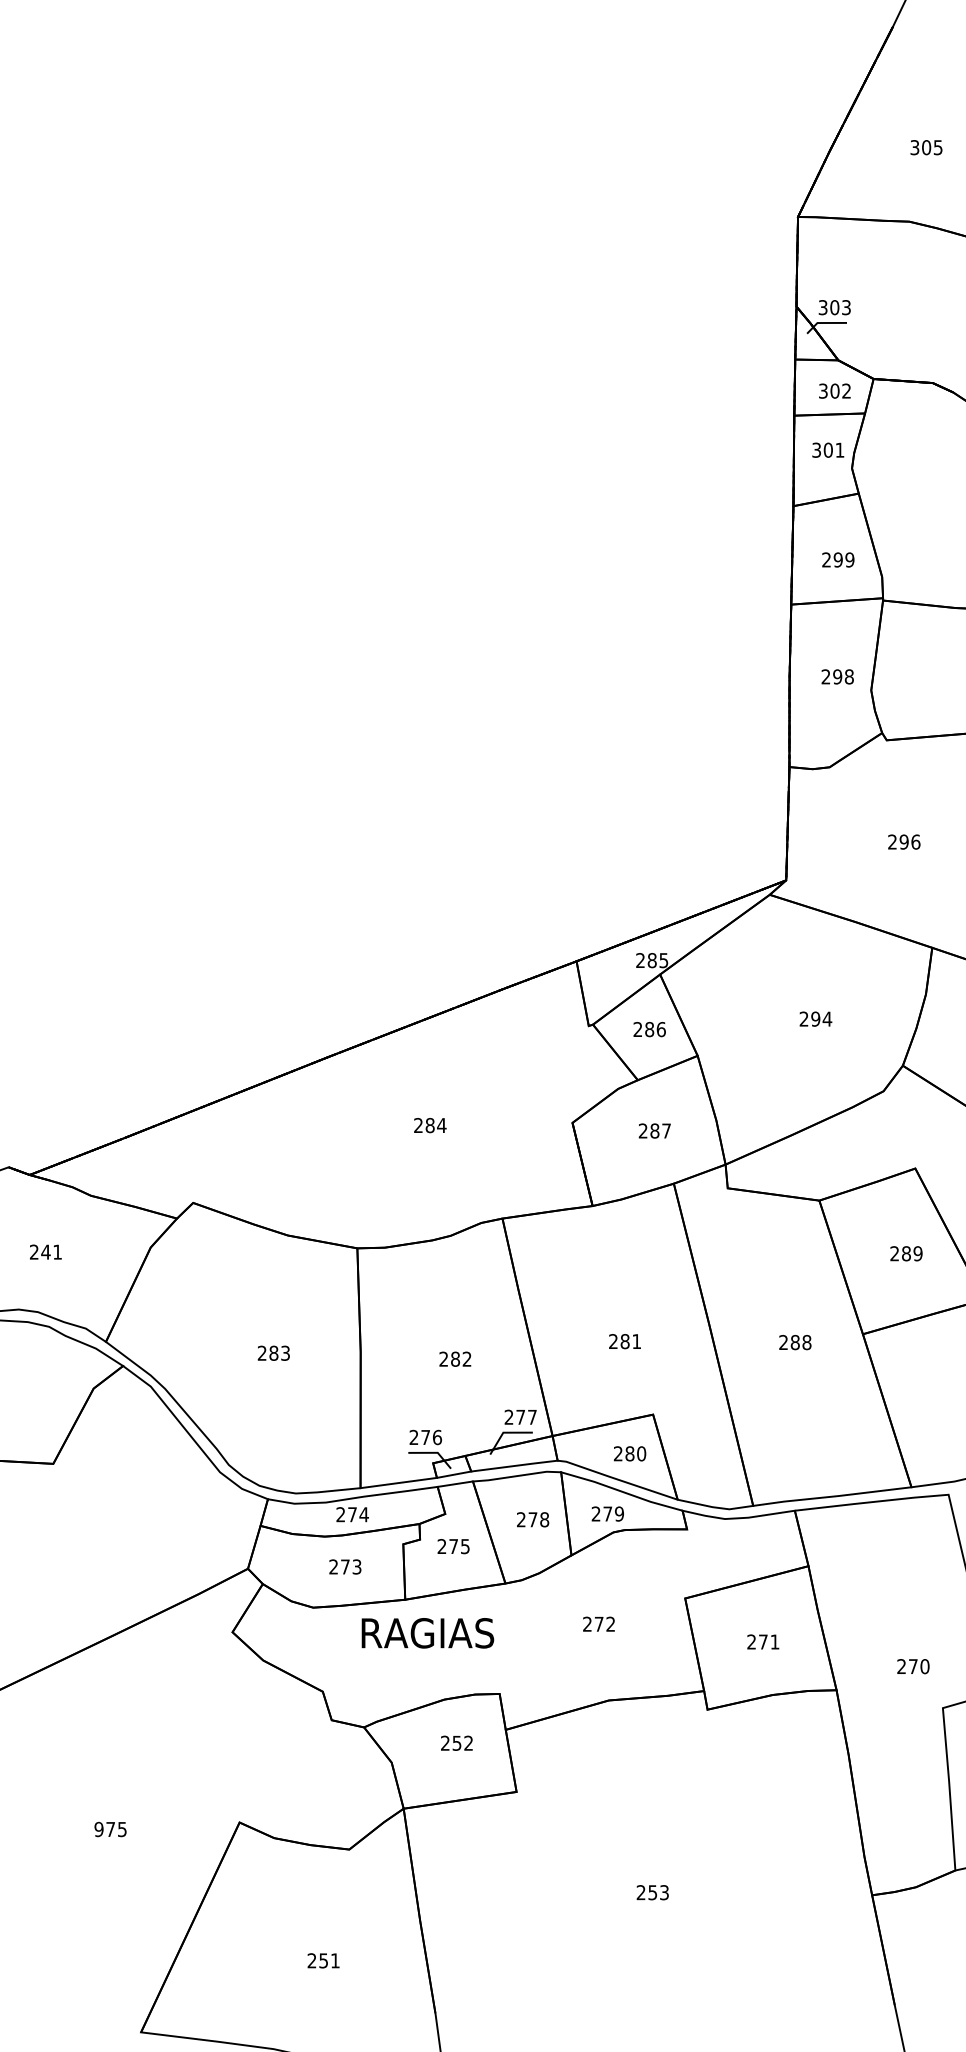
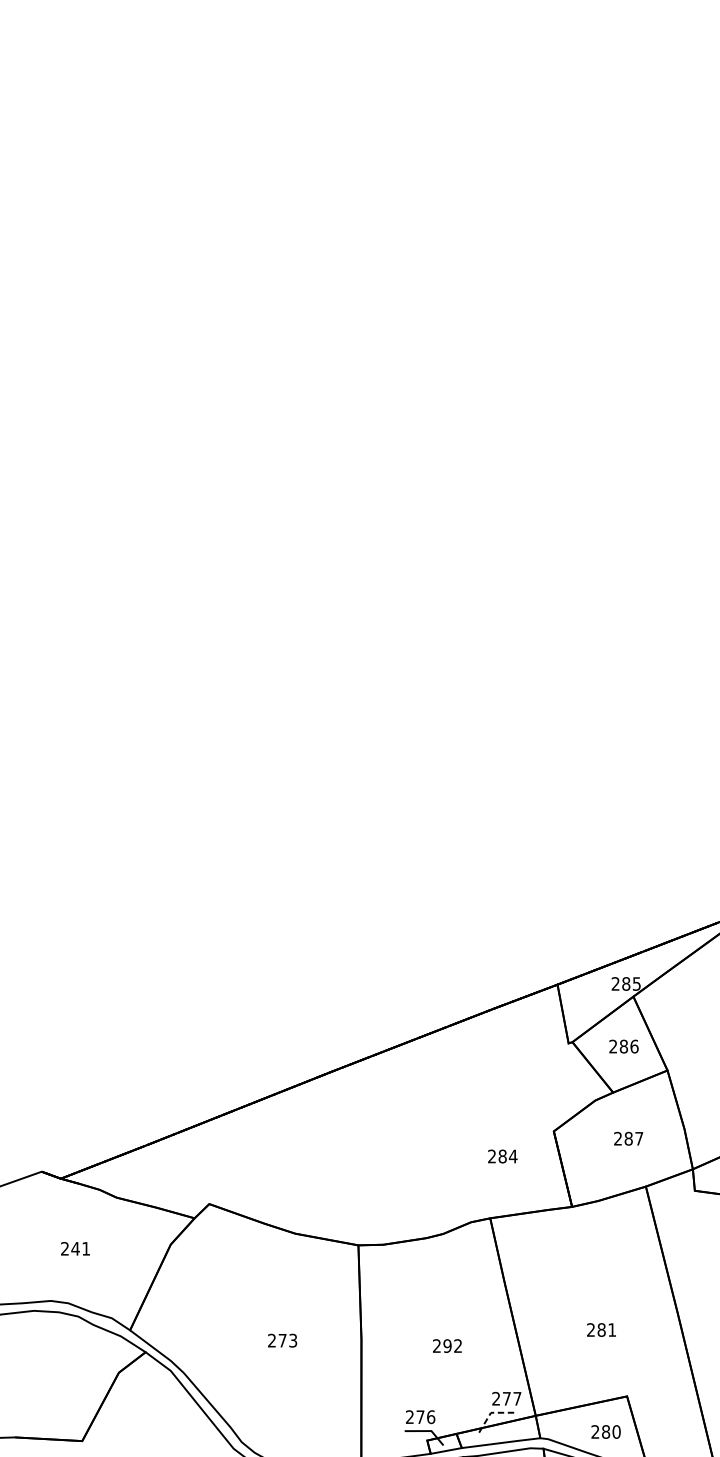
text: (430, 1125) -> (502, 1156), moved
text: (273, 1352) -> (282, 1339), 283 -> 273
text: (455, 1358) -> (447, 1345), 282 -> 292
line: (505, 1432) -> (492, 1412), solid -> dashed

